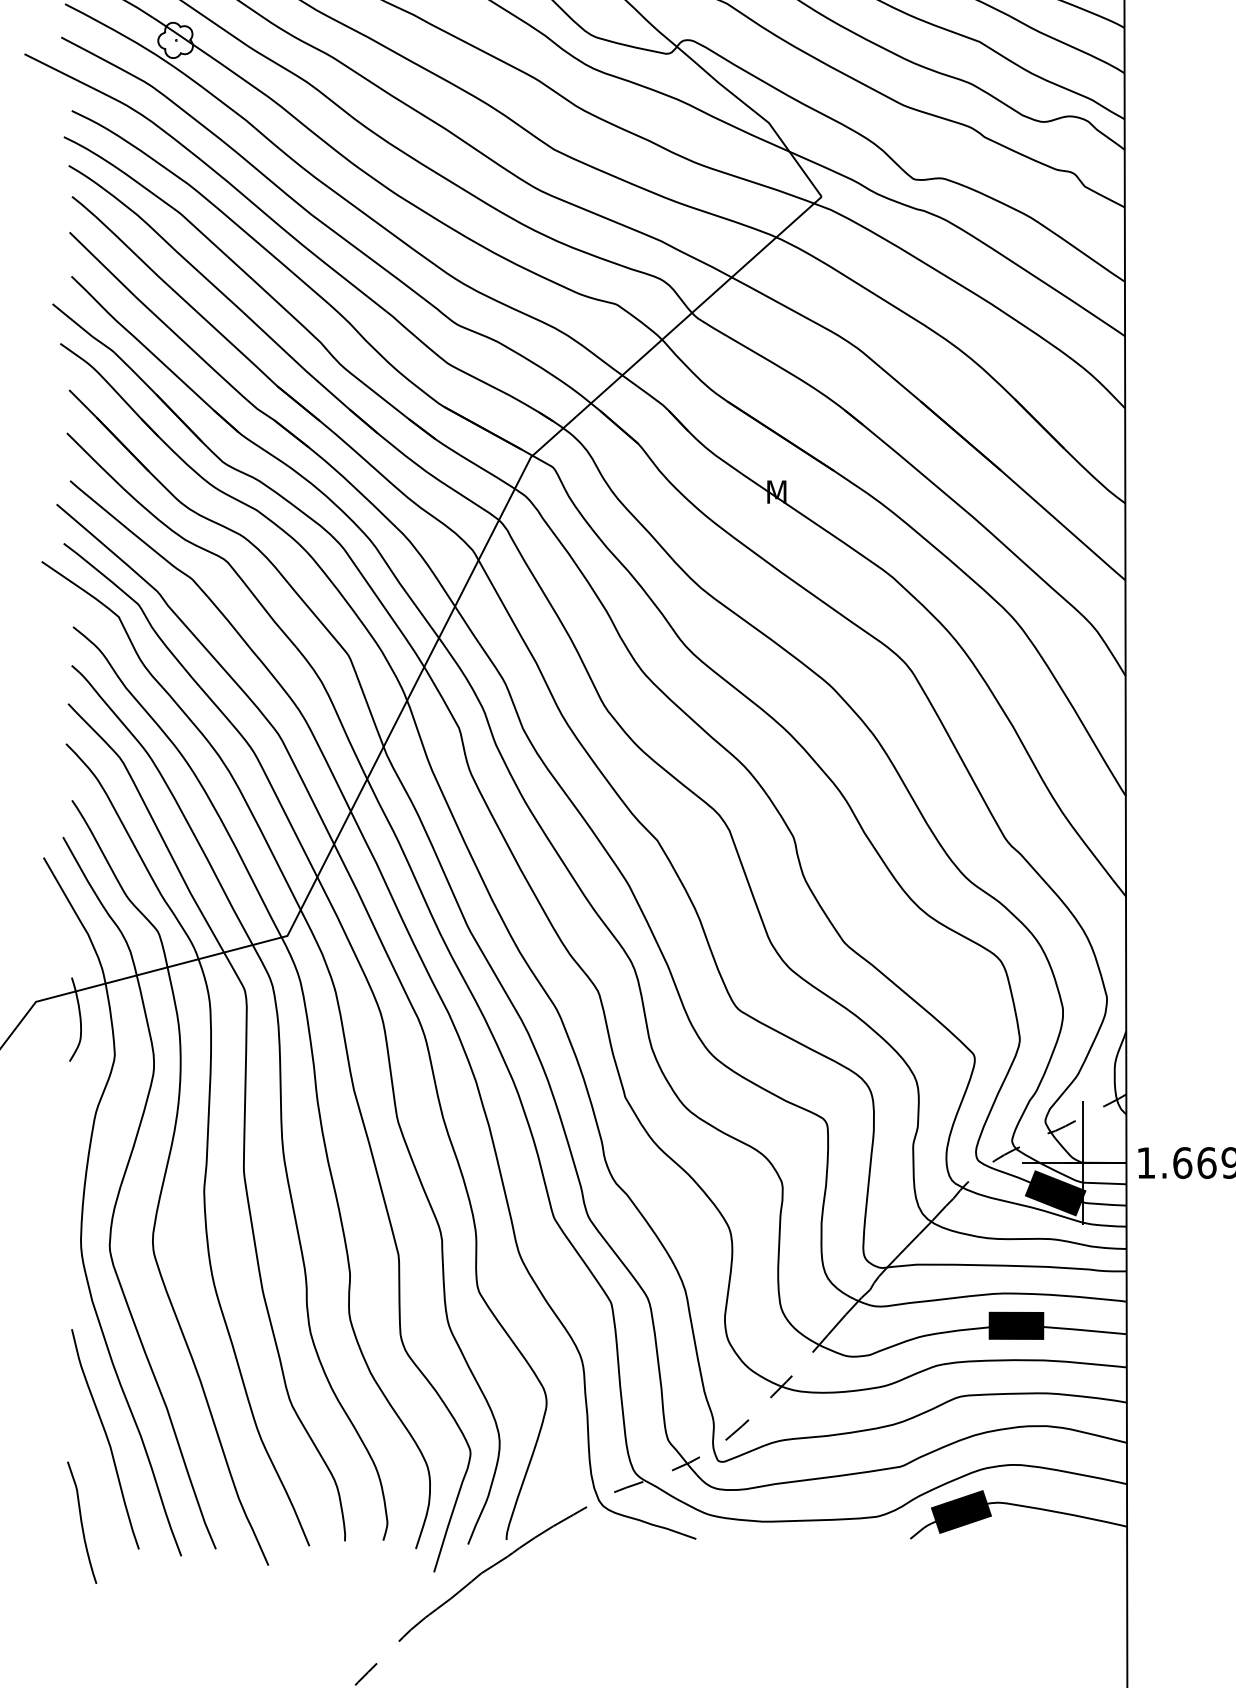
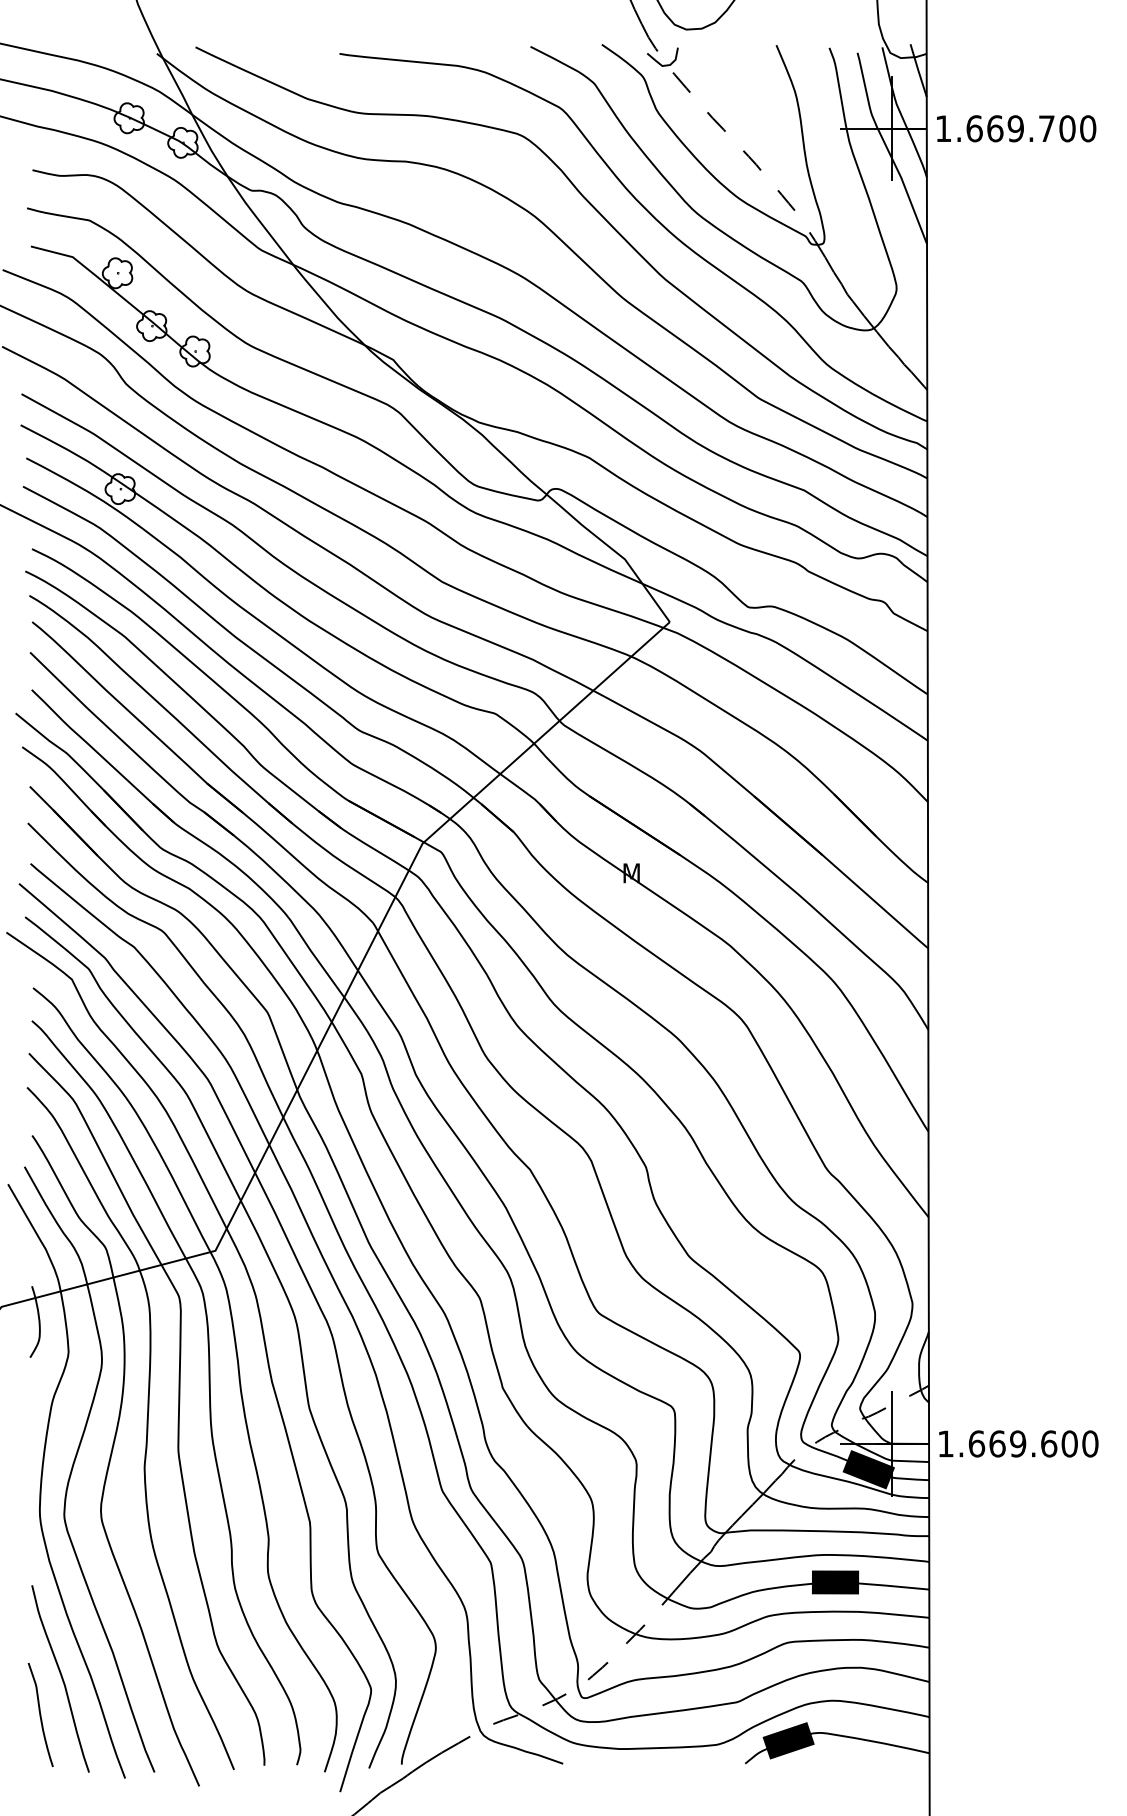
curve: (81, 1522) -> (40, 1714), moved

